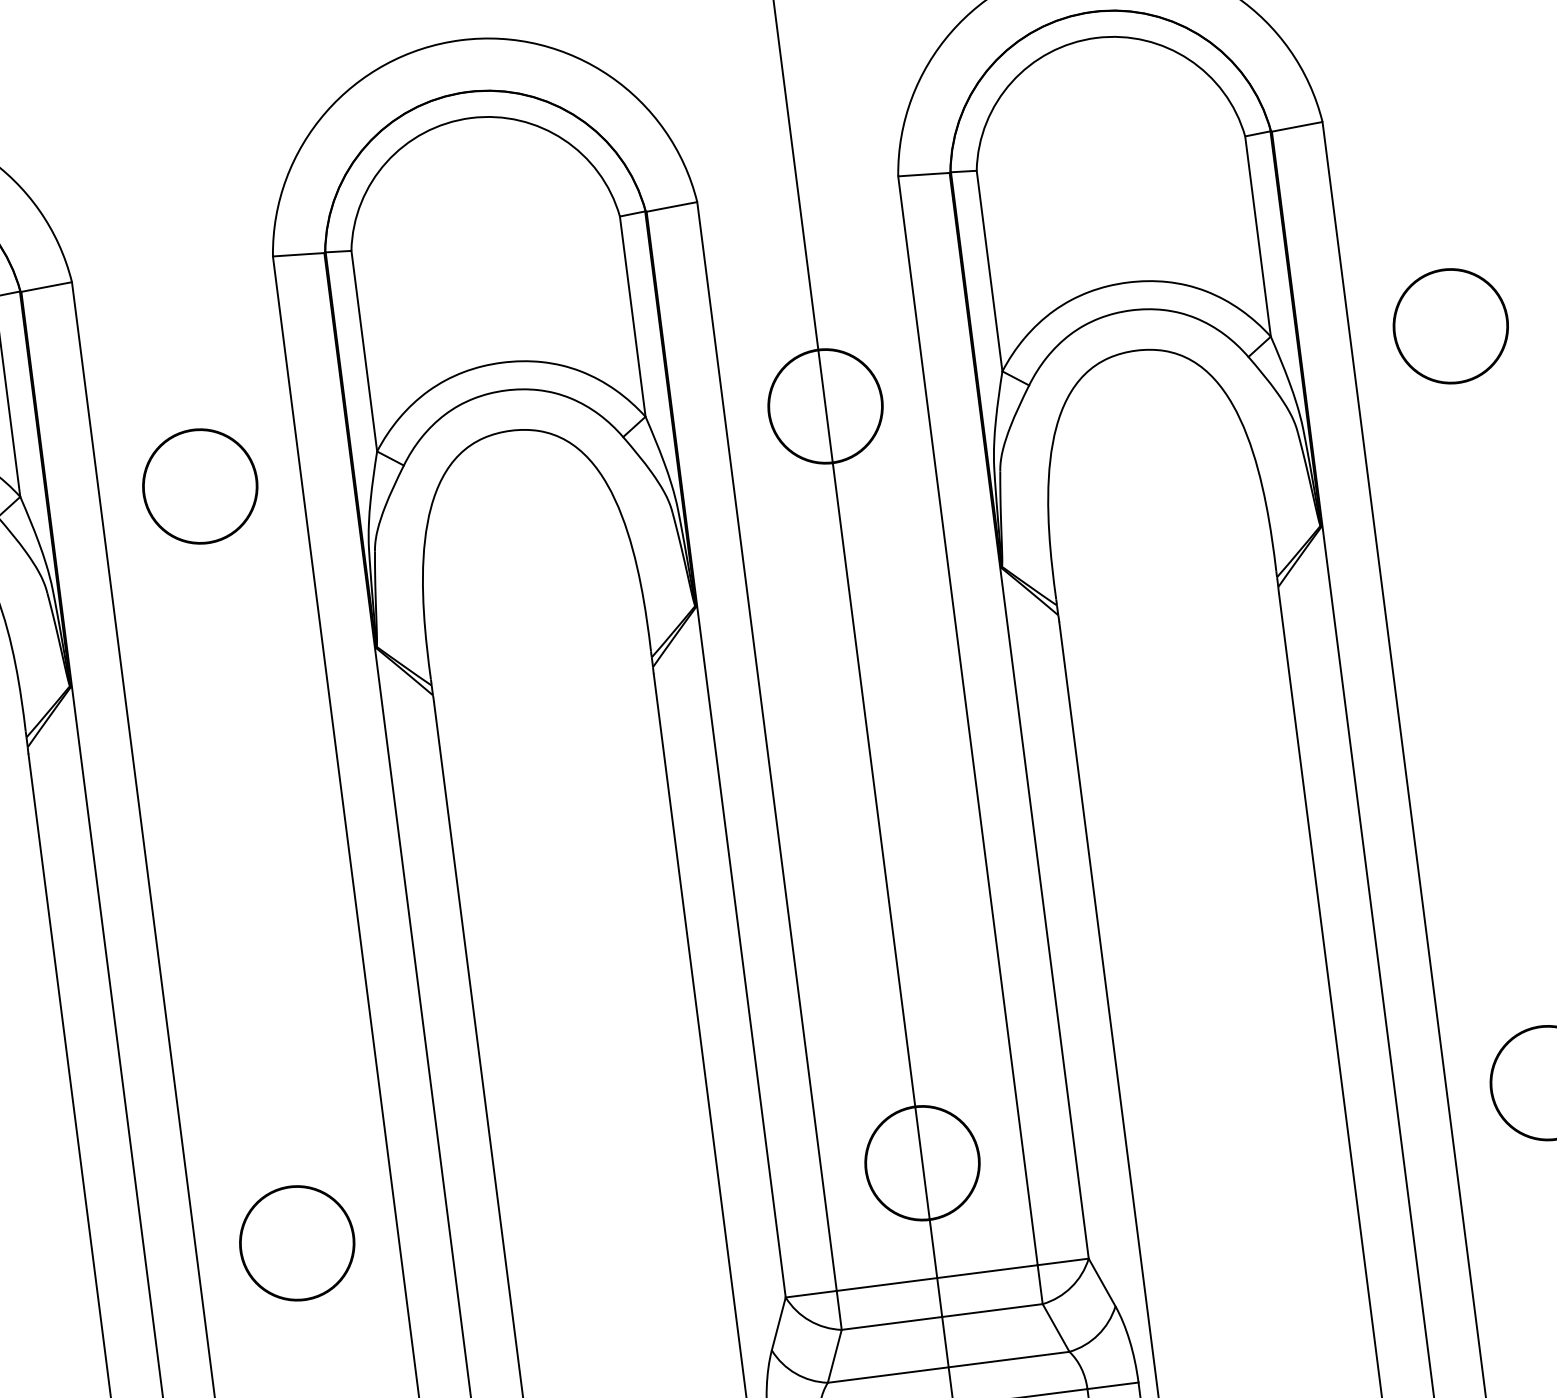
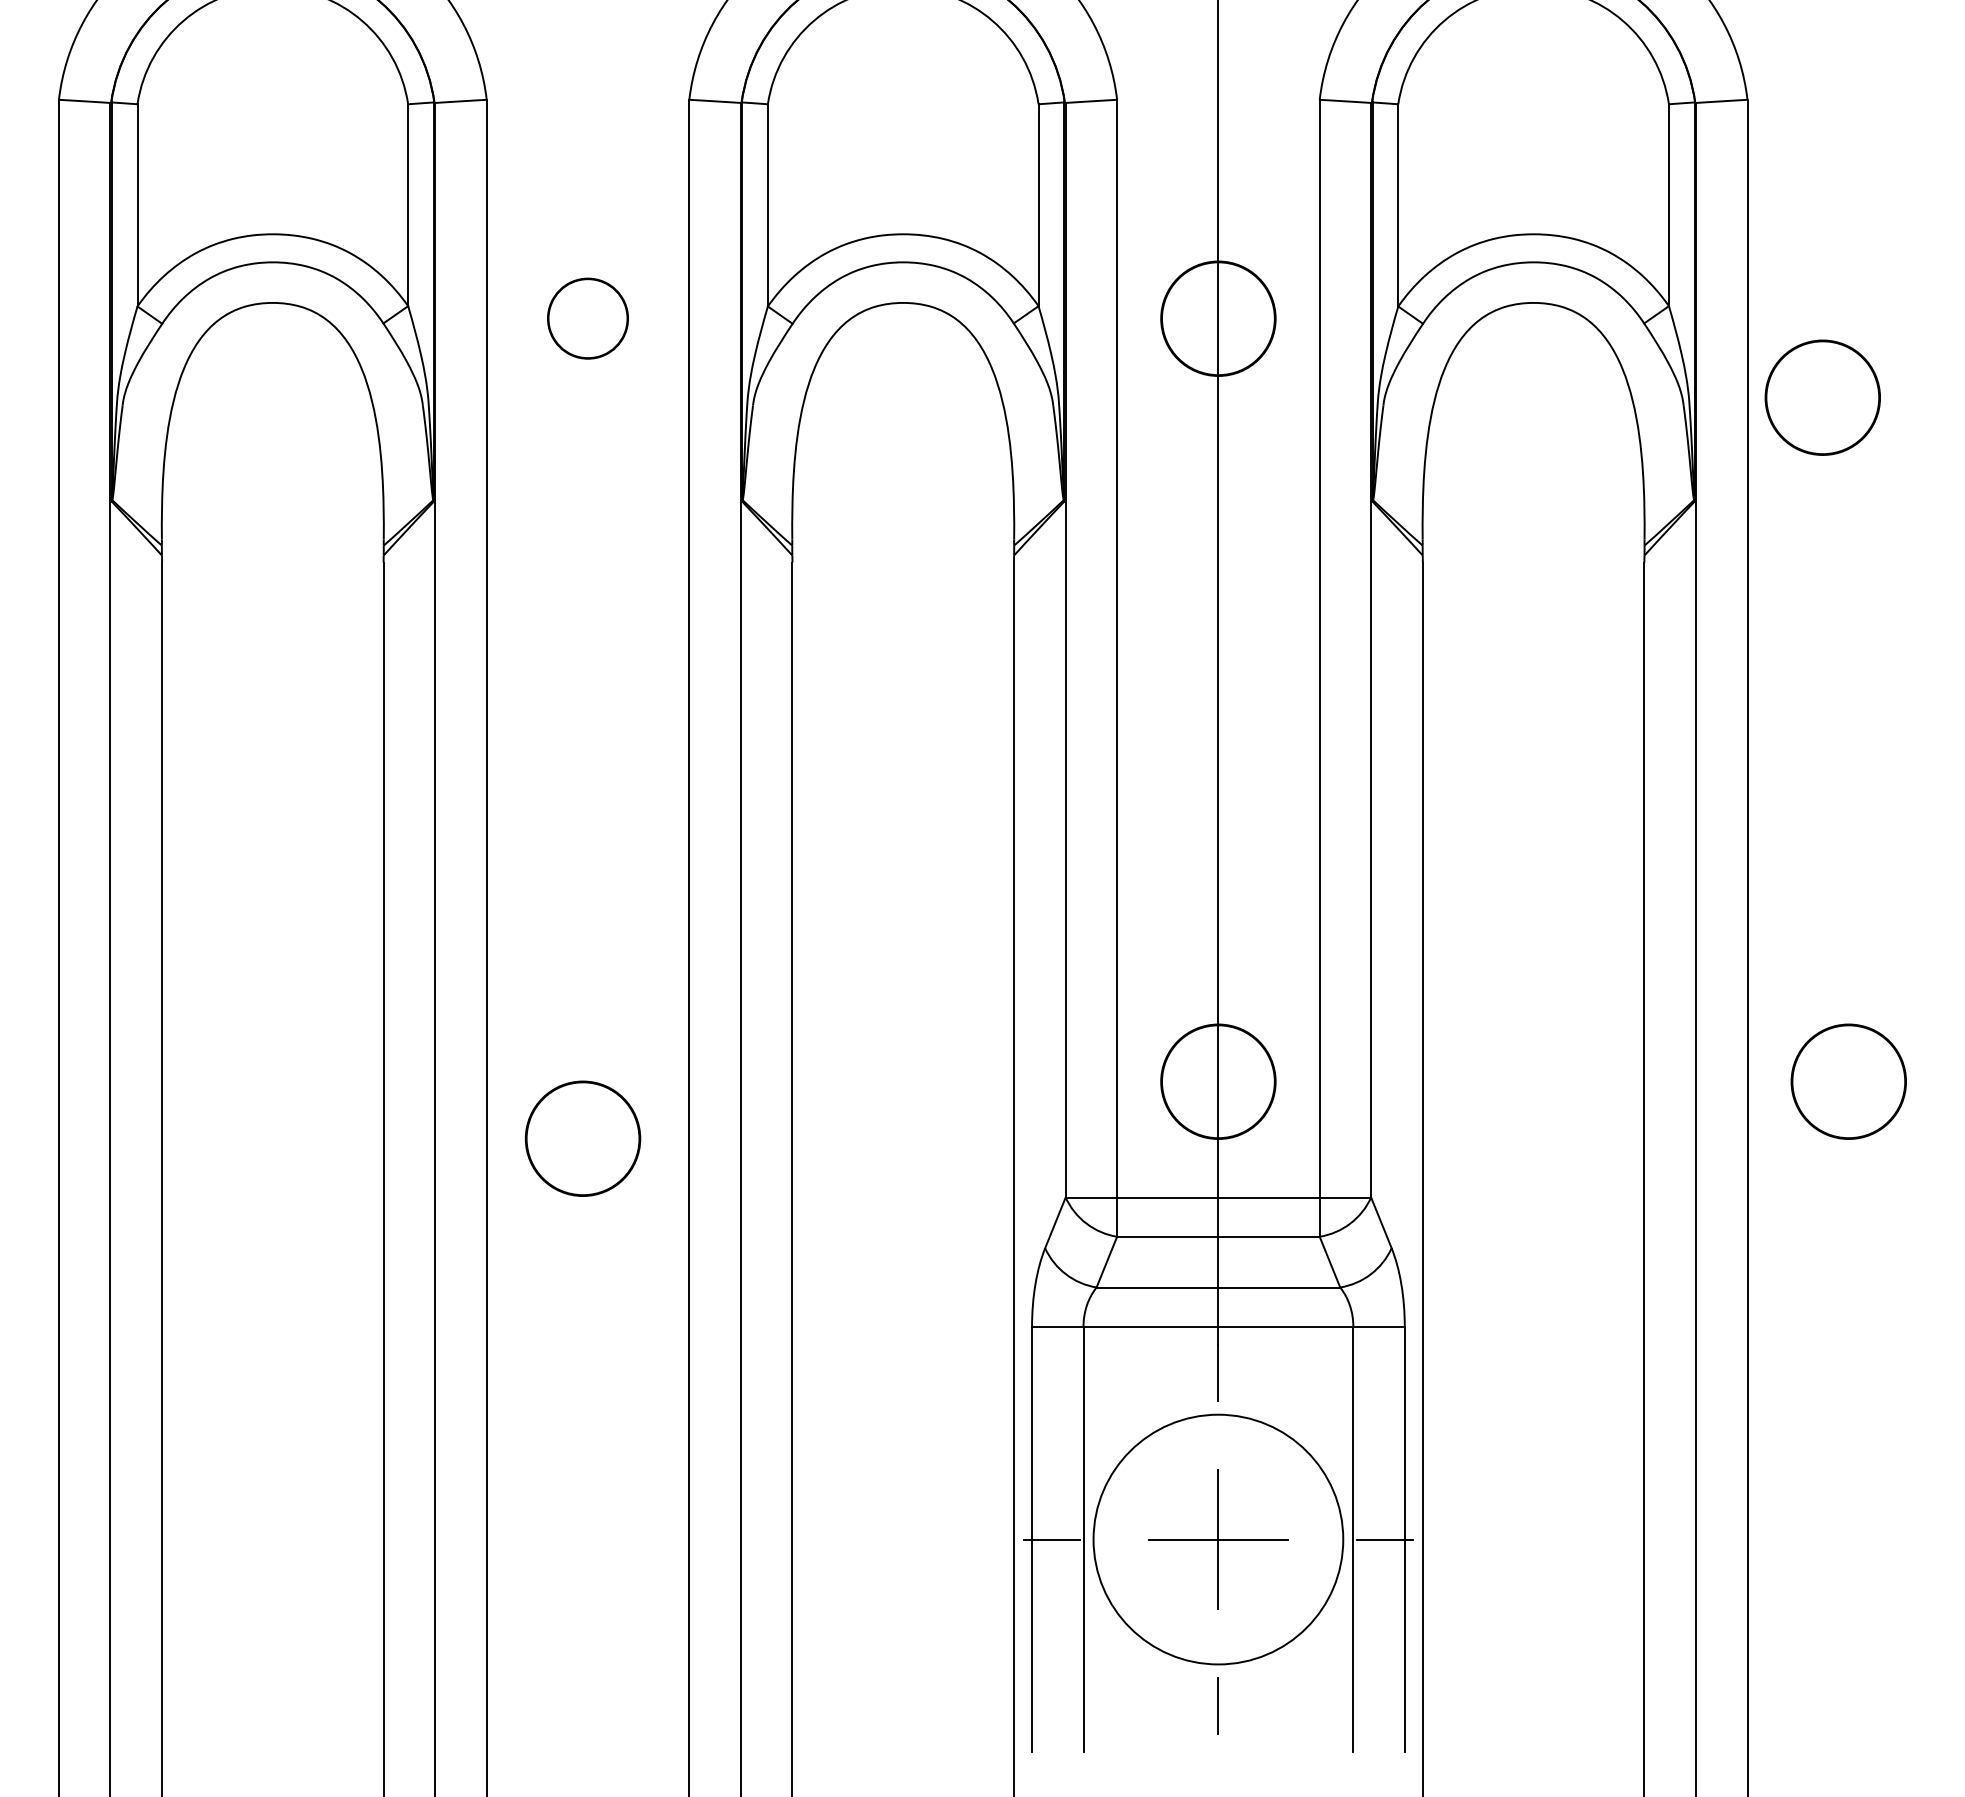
circle: (1450, 326) -> (1822, 397), moved
part: (199, 486) -> (587, 318), size x0.7
part: (296, 1243) -> (582, 1138), moved

